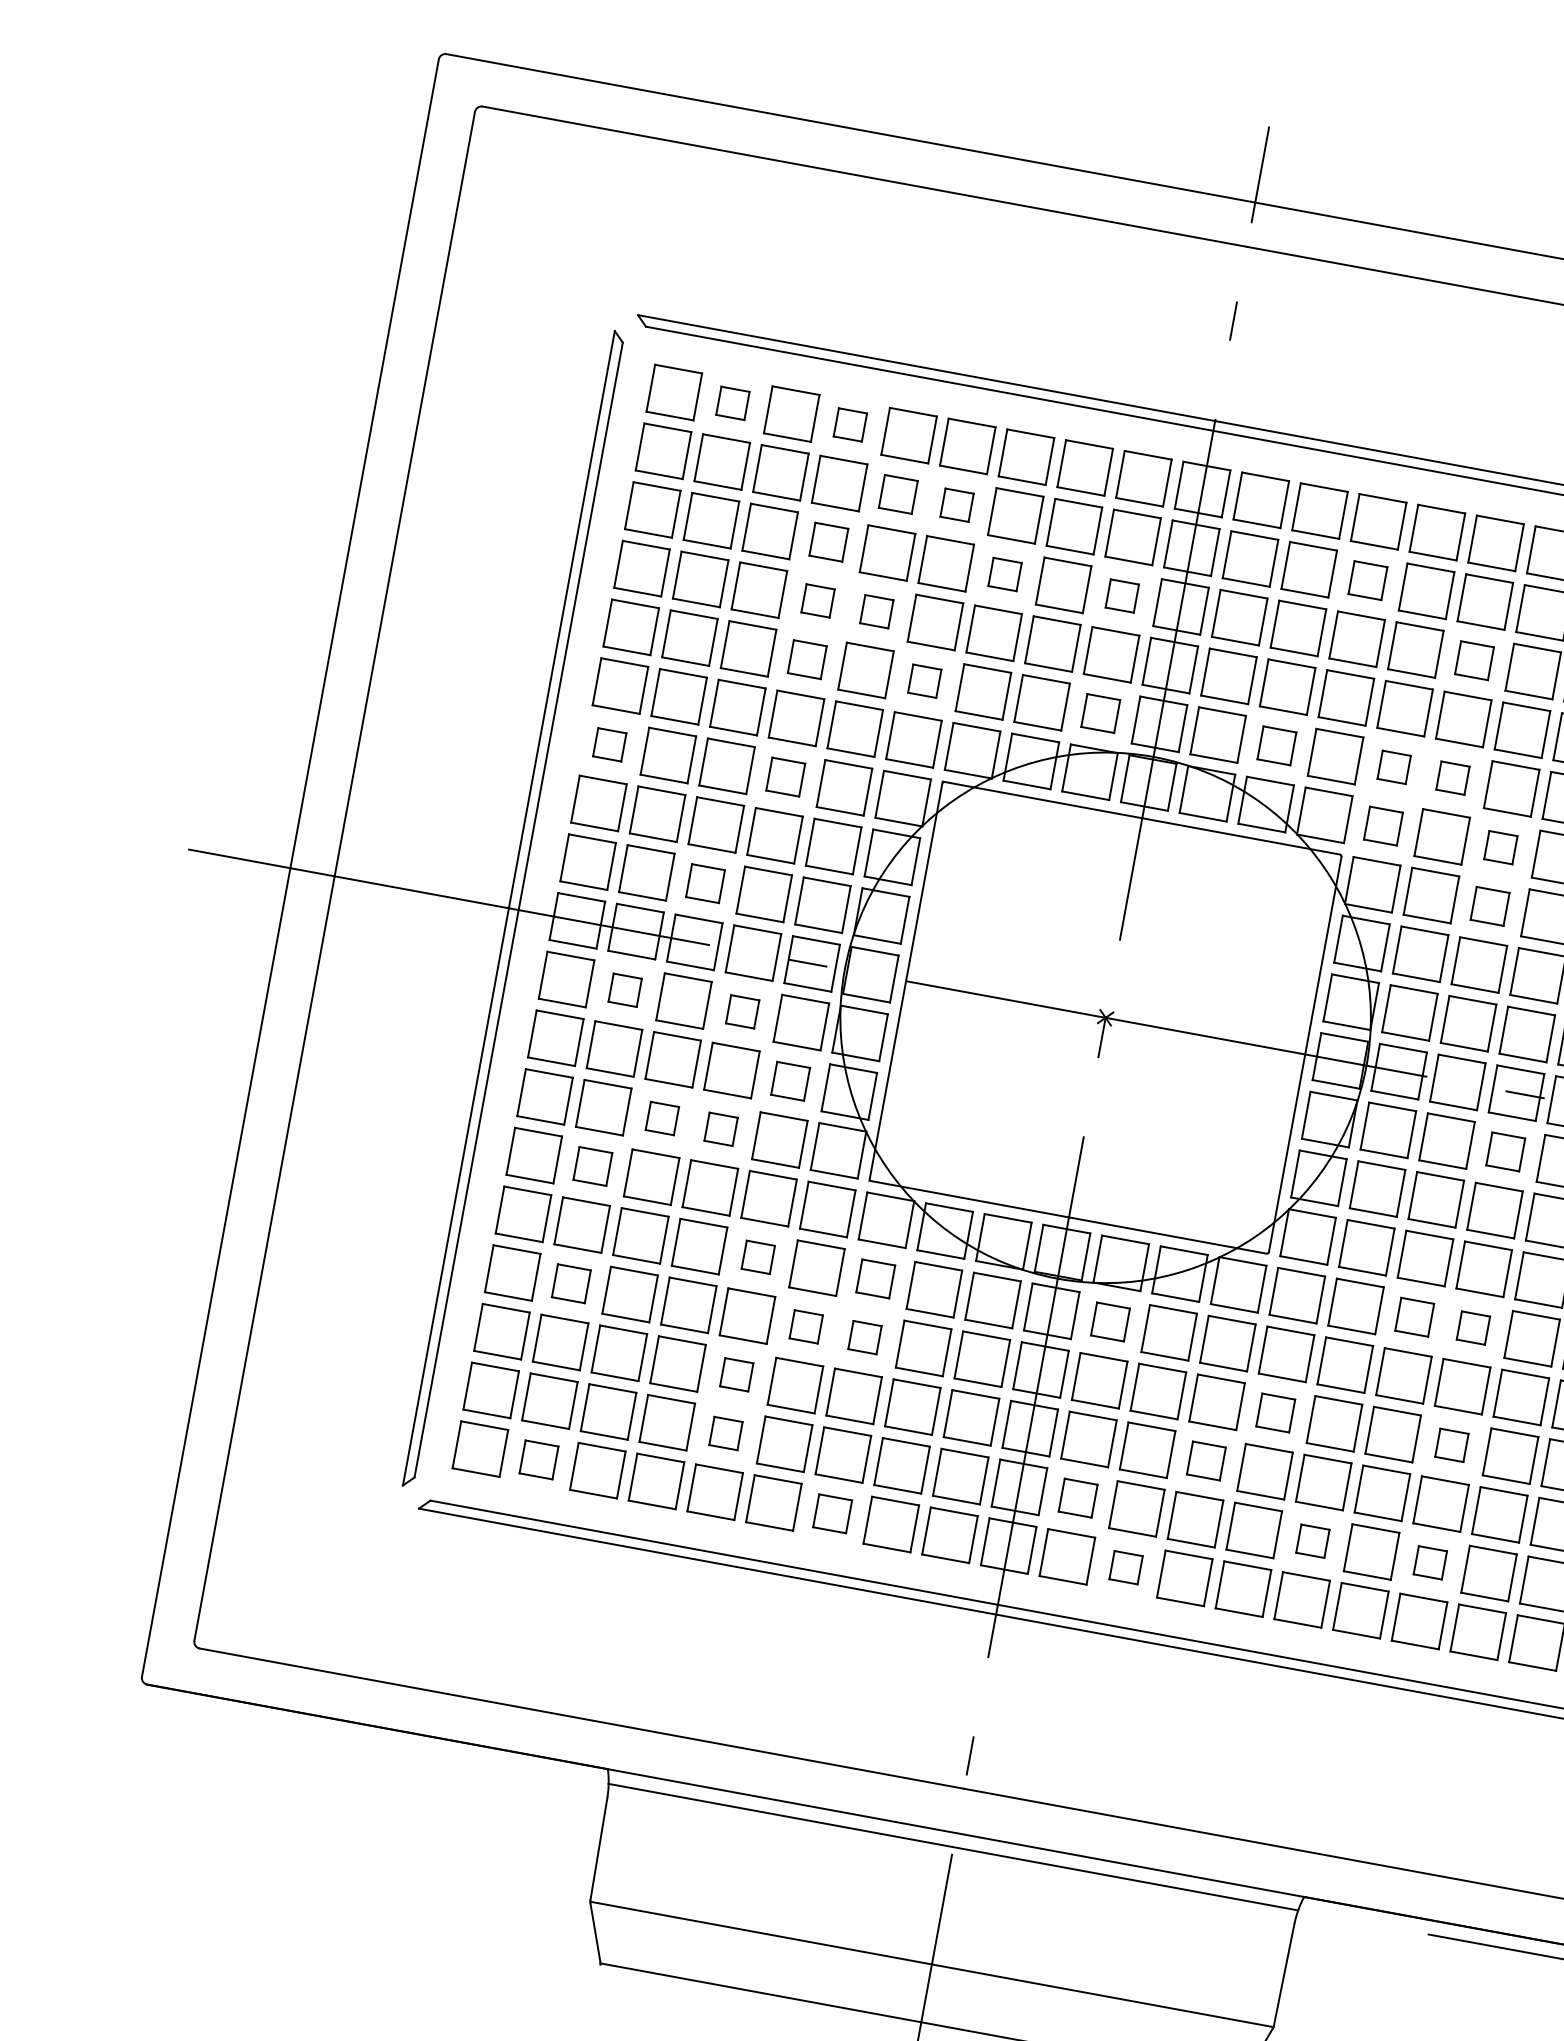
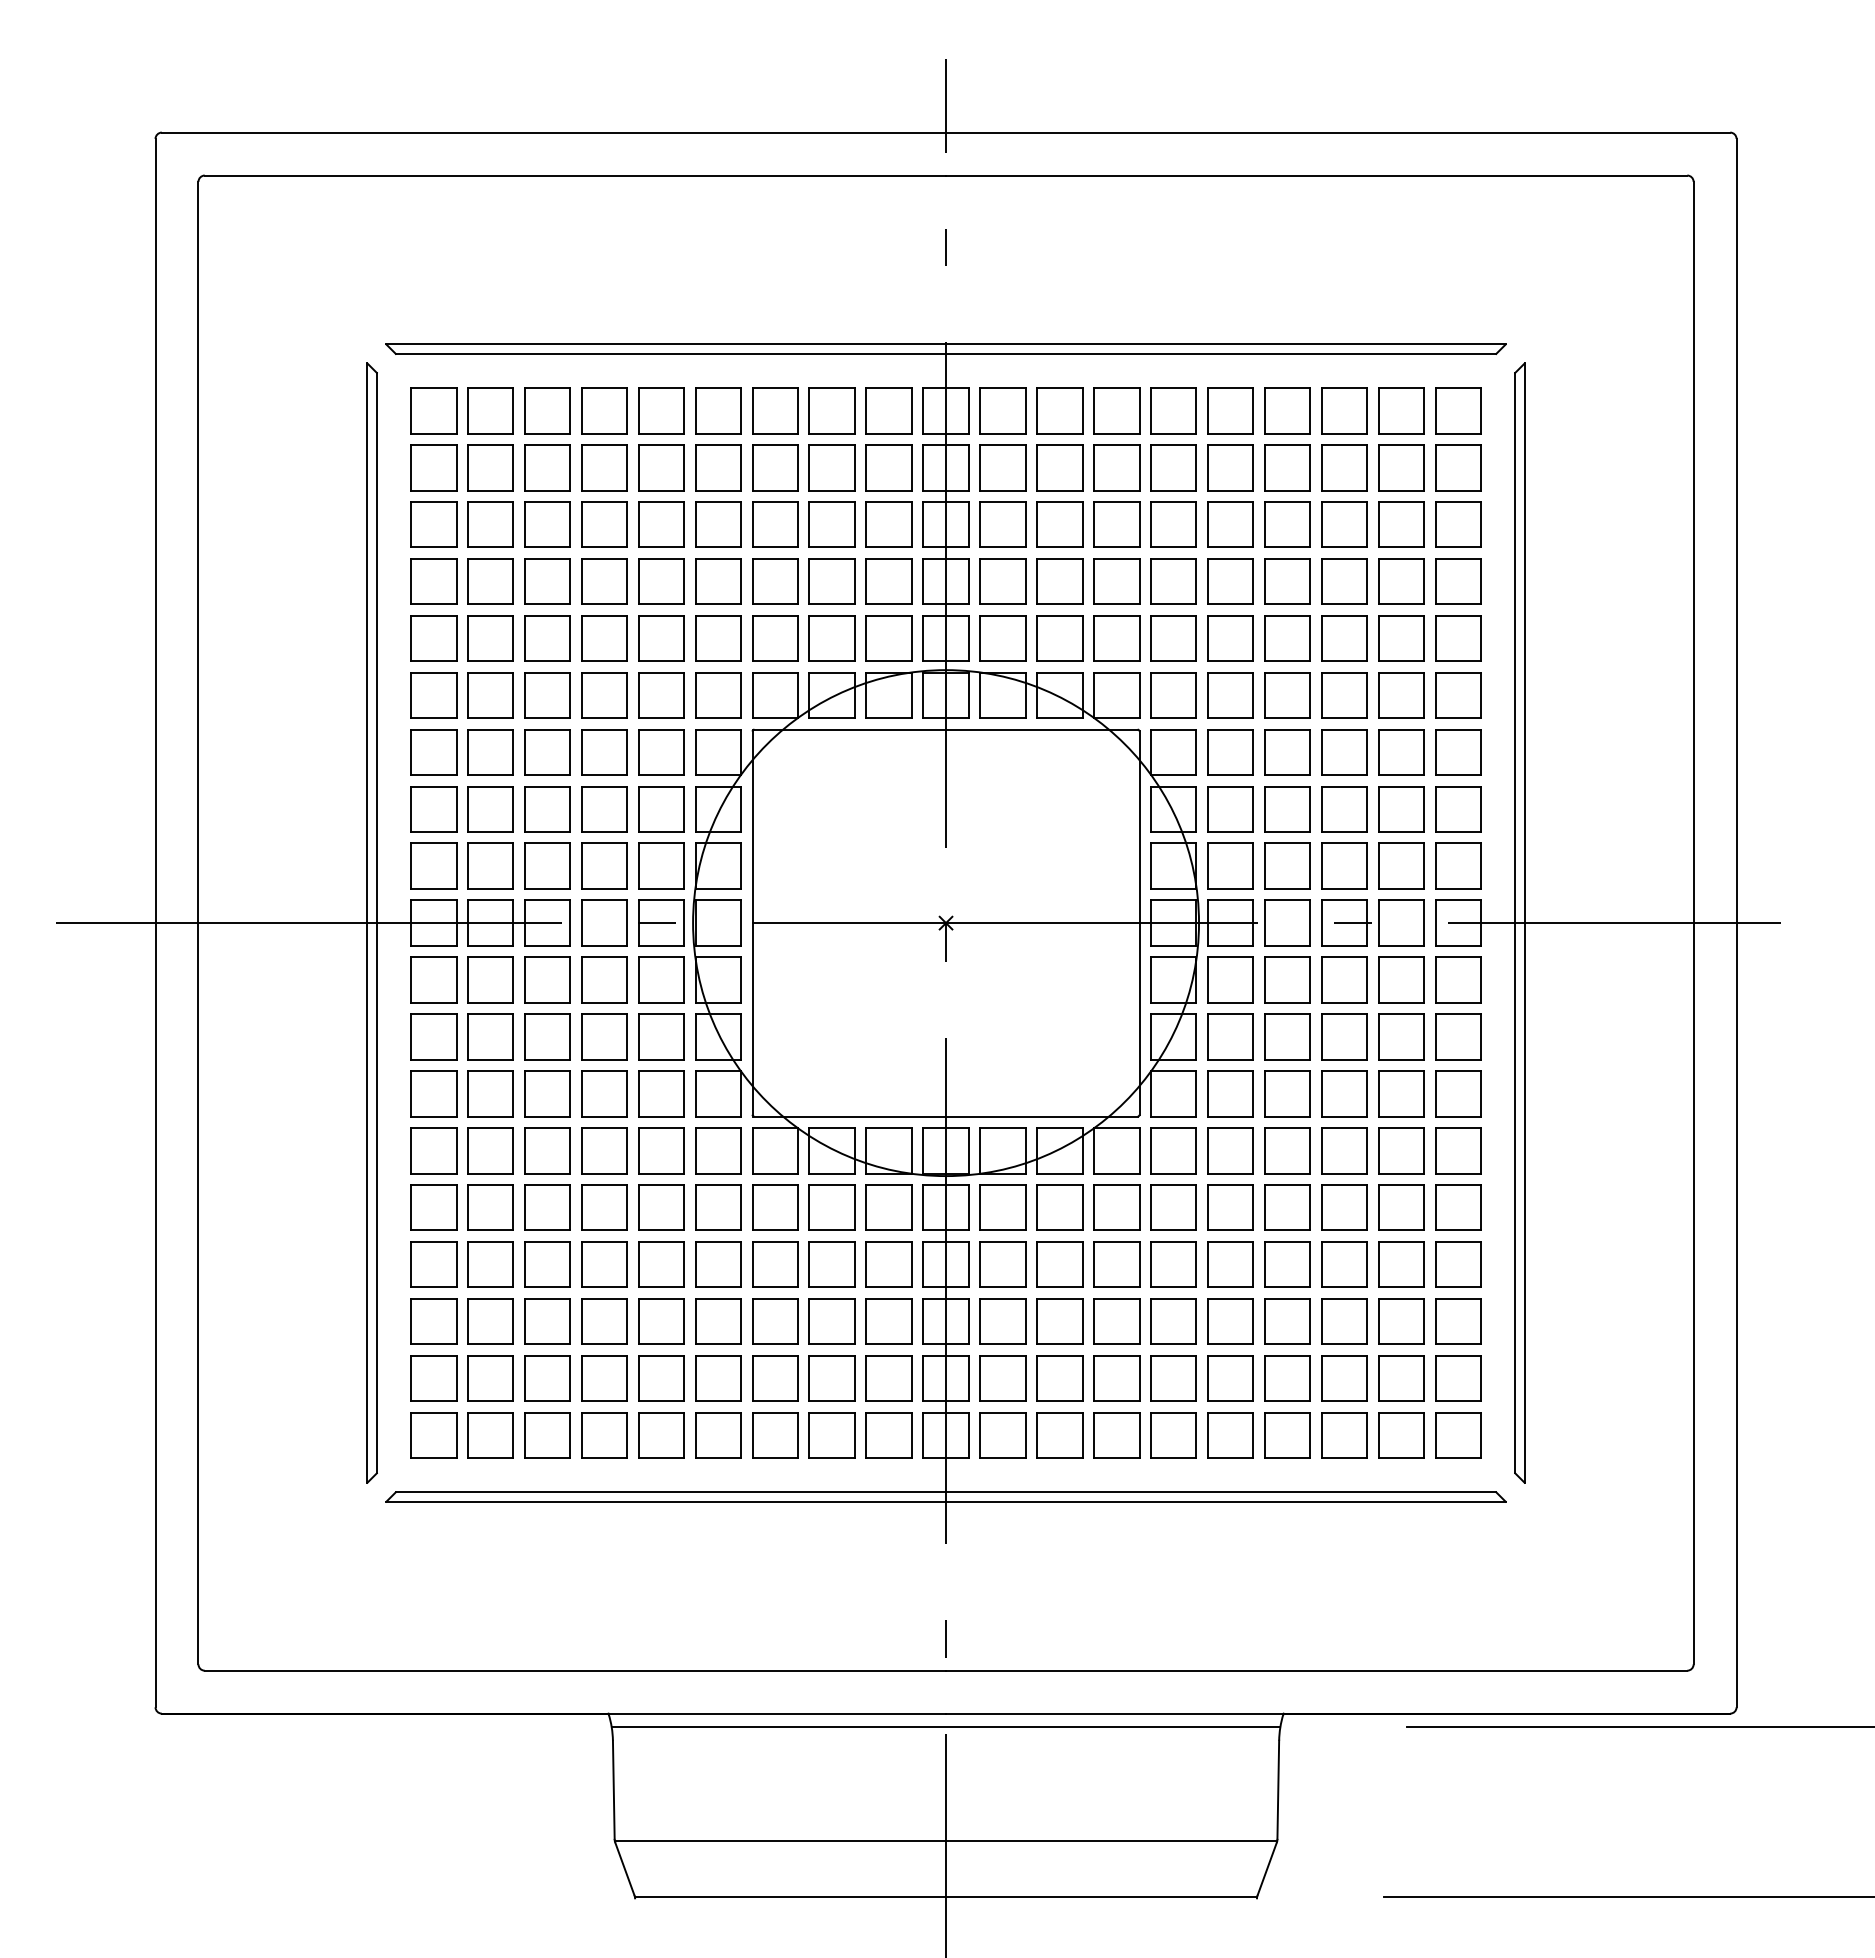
part: (732, 402) -> (490, 410), size x1.67
part: (850, 424) -> (604, 410), size x1.67
part: (898, 494) -> (661, 467), size x1.43
part: (957, 504) -> (718, 467), size x1.67
part: (828, 542) -> (604, 524), size x1.43
part: (1005, 574) -> (775, 524), size x1.67
part: (1367, 580) -> (1116, 467), size x1.43
part: (1121, 595) -> (888, 524), size x1.67
part: (818, 600) -> (604, 581), size x1.67
part: (876, 611) -> (661, 581), size x1.67
part: (807, 659) -> (604, 638), size x1.43
part: (1474, 660) -> (1230, 524), size x1.43
part: (924, 681) -> (718, 638), size x1.67
part: (1100, 713) -> (888, 638), size x1.43
part: (609, 744) -> (433, 752), size x1.67
part: (1276, 745) -> (1059, 638), size x1.43
part: (1394, 767) -> (1173, 638), size x1.67
part: (785, 777) -> (604, 752), size x1.43
part: (1452, 778) -> (1230, 638), size x1.67
part: (1383, 826) -> (1173, 695), size x1.43
part: (1500, 847) -> (1287, 695), size x1.67
part: (705, 882) -> (547, 865), size x1.43
part: (1490, 906) -> (1287, 752), size x1.43
part: (625, 989) -> (490, 979), size x1.67
part: (742, 1011) -> (604, 979), size x1.67
part: (790, 1080) -> (661, 1036), size x1.43
part: (662, 1118) -> (547, 1093), size x1.67
part: (721, 1128) -> (604, 1093), size x1.67
part: (1505, 1151) -> (1344, 979), size x1.43
part: (592, 1166) -> (490, 1150), size x1.43
part: (758, 1257) -> (661, 1207), size x1.67
part: (875, 1278) -> (775, 1207), size x1.43
part: (571, 1283) -> (490, 1264), size x1.43
part: (1414, 1316) -> (1287, 1150), size x1.43
part: (1110, 1321) -> (1002, 1207), size x1.43
part: (806, 1326) -> (718, 1264), size x1.67
part: (1473, 1327) -> (1344, 1150), size x1.67
part: (865, 1337) -> (775, 1264), size x1.67
part: (736, 1374) -> (661, 1321), size x1.67
part: (1275, 1412) -> (1173, 1264), size x1.43
part: (726, 1433) -> (661, 1378), size x1.67
part: (1451, 1445) -> (1344, 1264), size x1.67
part: (538, 1460) -> (490, 1435), size x1.43
part: (1206, 1460) -> (1116, 1321), size x1.43
part: (1077, 1498) -> (1002, 1378), size x1.43
part: (832, 1513) -> (775, 1435), size x1.43
part: (1312, 1541) -> (1230, 1378), size x1.67
part: (1430, 1562) -> (1344, 1378), size x1.67
part: (1125, 1567) -> (1059, 1435), size x1.67

